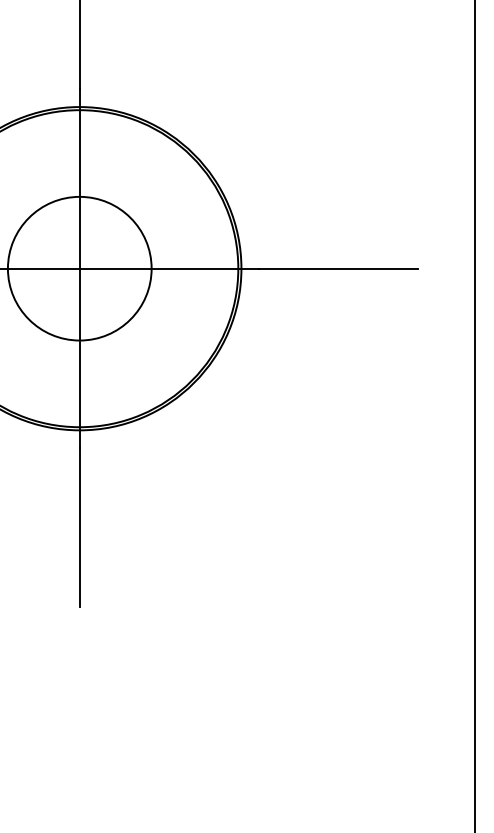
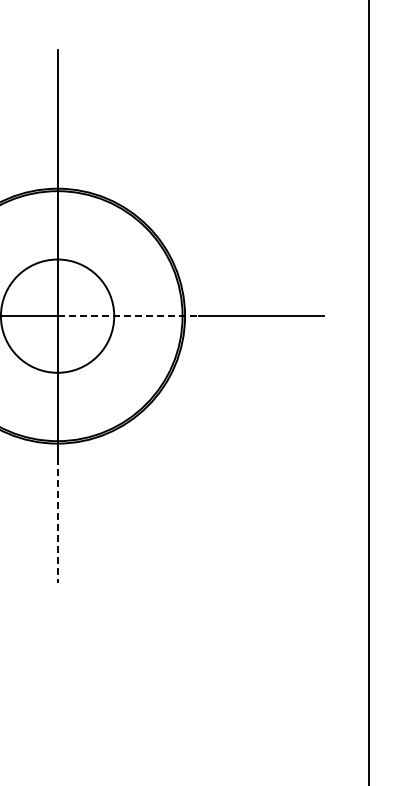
line: (169, 269) -> (128, 316), solid -> dashed
line: (79, 527) -> (57, 520), solid -> dashed

